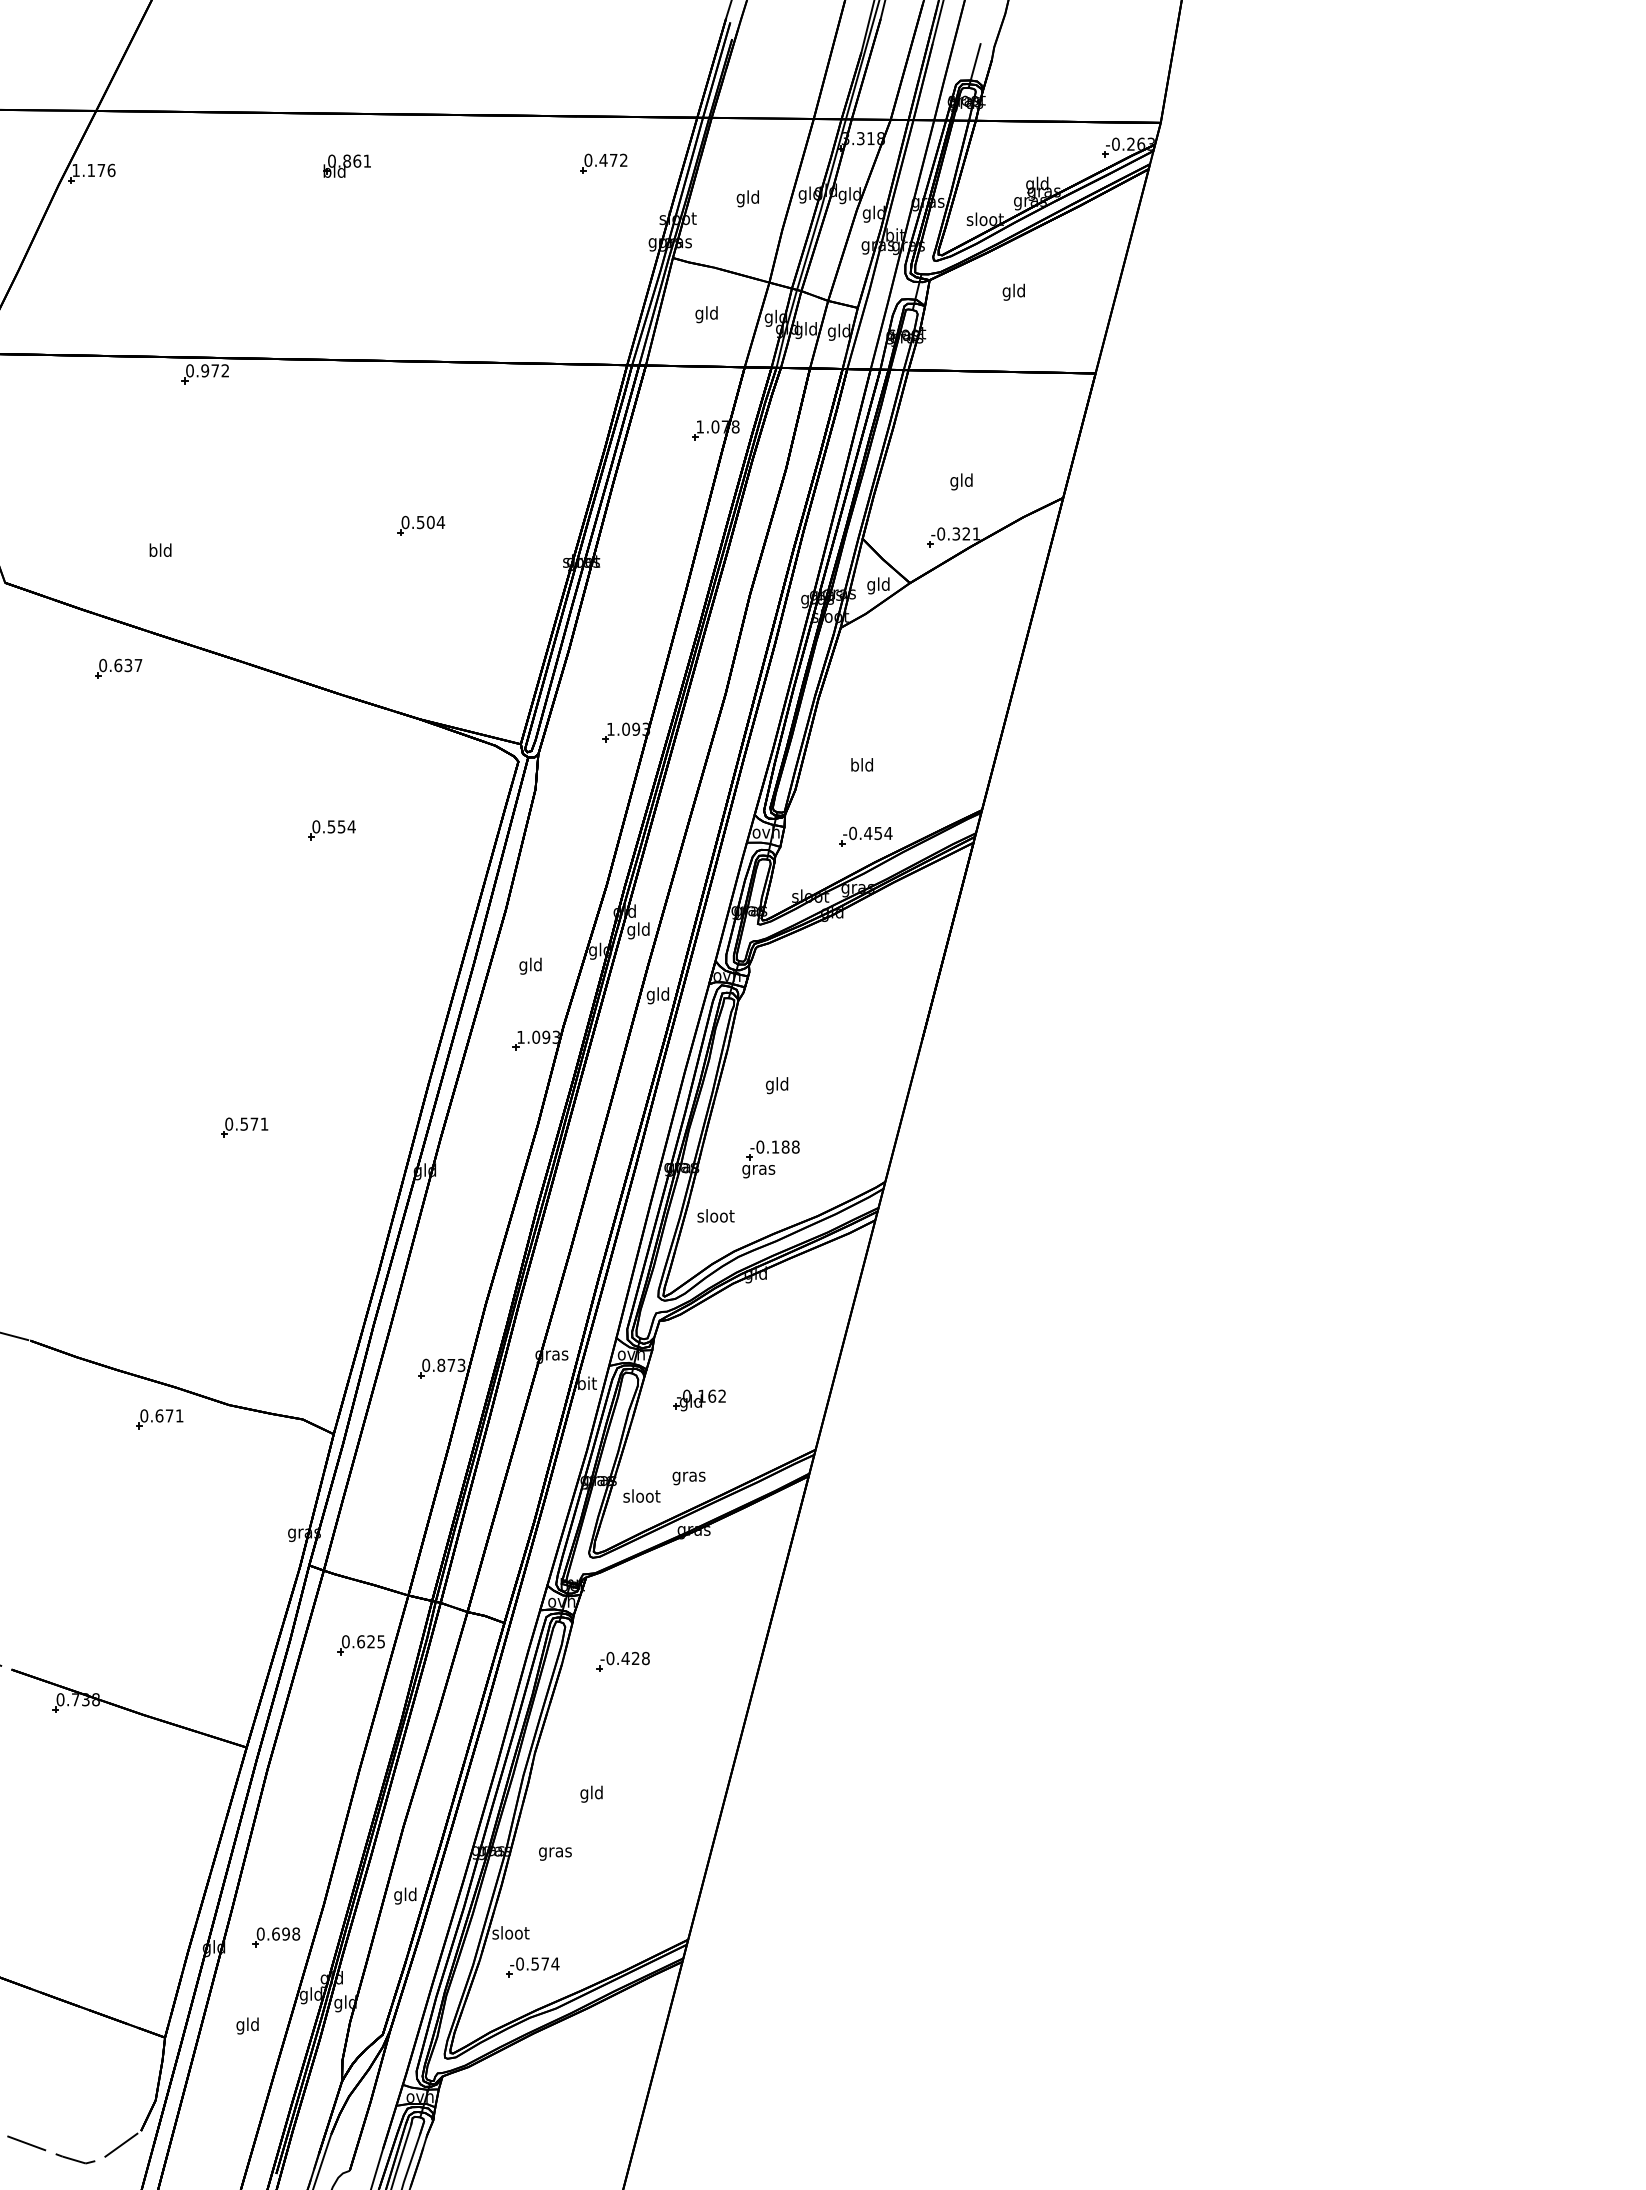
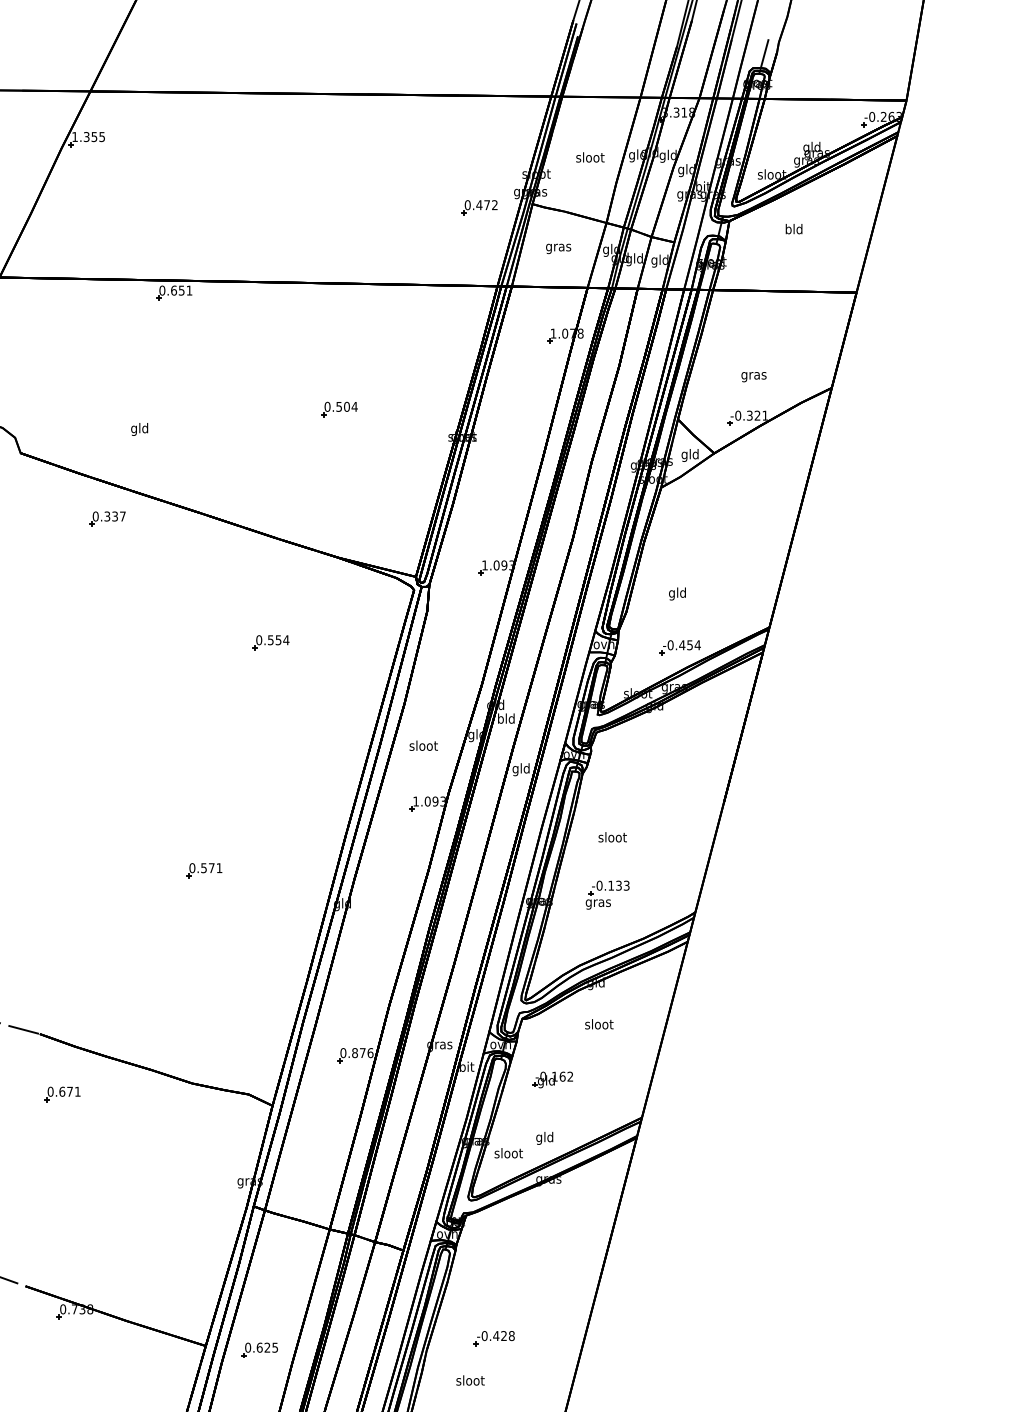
part: (603, 163) -> (479, 207), moved
part: (346, 165) -> (282, 133), removed
text: (101, 170) -> (94, 137), 1.176 -> 1.355
text: (747, 198) -> (589, 158), gld -> sloot
text: (1006, 291) -> (788, 229), gld -> bld
text: (706, 314) -> (558, 247), gld -> gras
text: (214, 370) -> (181, 290), 0.972 -> 0.651
text: (961, 481) -> (753, 375), gld -> gras
text: (153, 551) -> (134, 429), bld -> gld
text: (118, 665) -> (107, 516), 0.637 -> 0.337
text: (854, 766) -> (671, 593), bld -> gld
text: (631, 930) -> (500, 719), gld -> bld
text: (530, 965) -> (423, 746), gld -> sloot
text: (777, 1085) -> (612, 838), gld -> sloot
text: (790, 1146) -> (622, 885), -0.188 -> -0.133
text: (715, 1215) -> (598, 1024), moved
text: (461, 1365) -> (370, 1053), 0.873 -> 0.876
part: (159, 1419) -> (62, 1094), moved
text: (688, 1476) -> (544, 1138), gras -> gld
part: (360, 1645) -> (259, 1350), moved
part: (622, 1661) -> (493, 1338), moved
text: (591, 1793) -> (470, 1381), gld -> sloot

